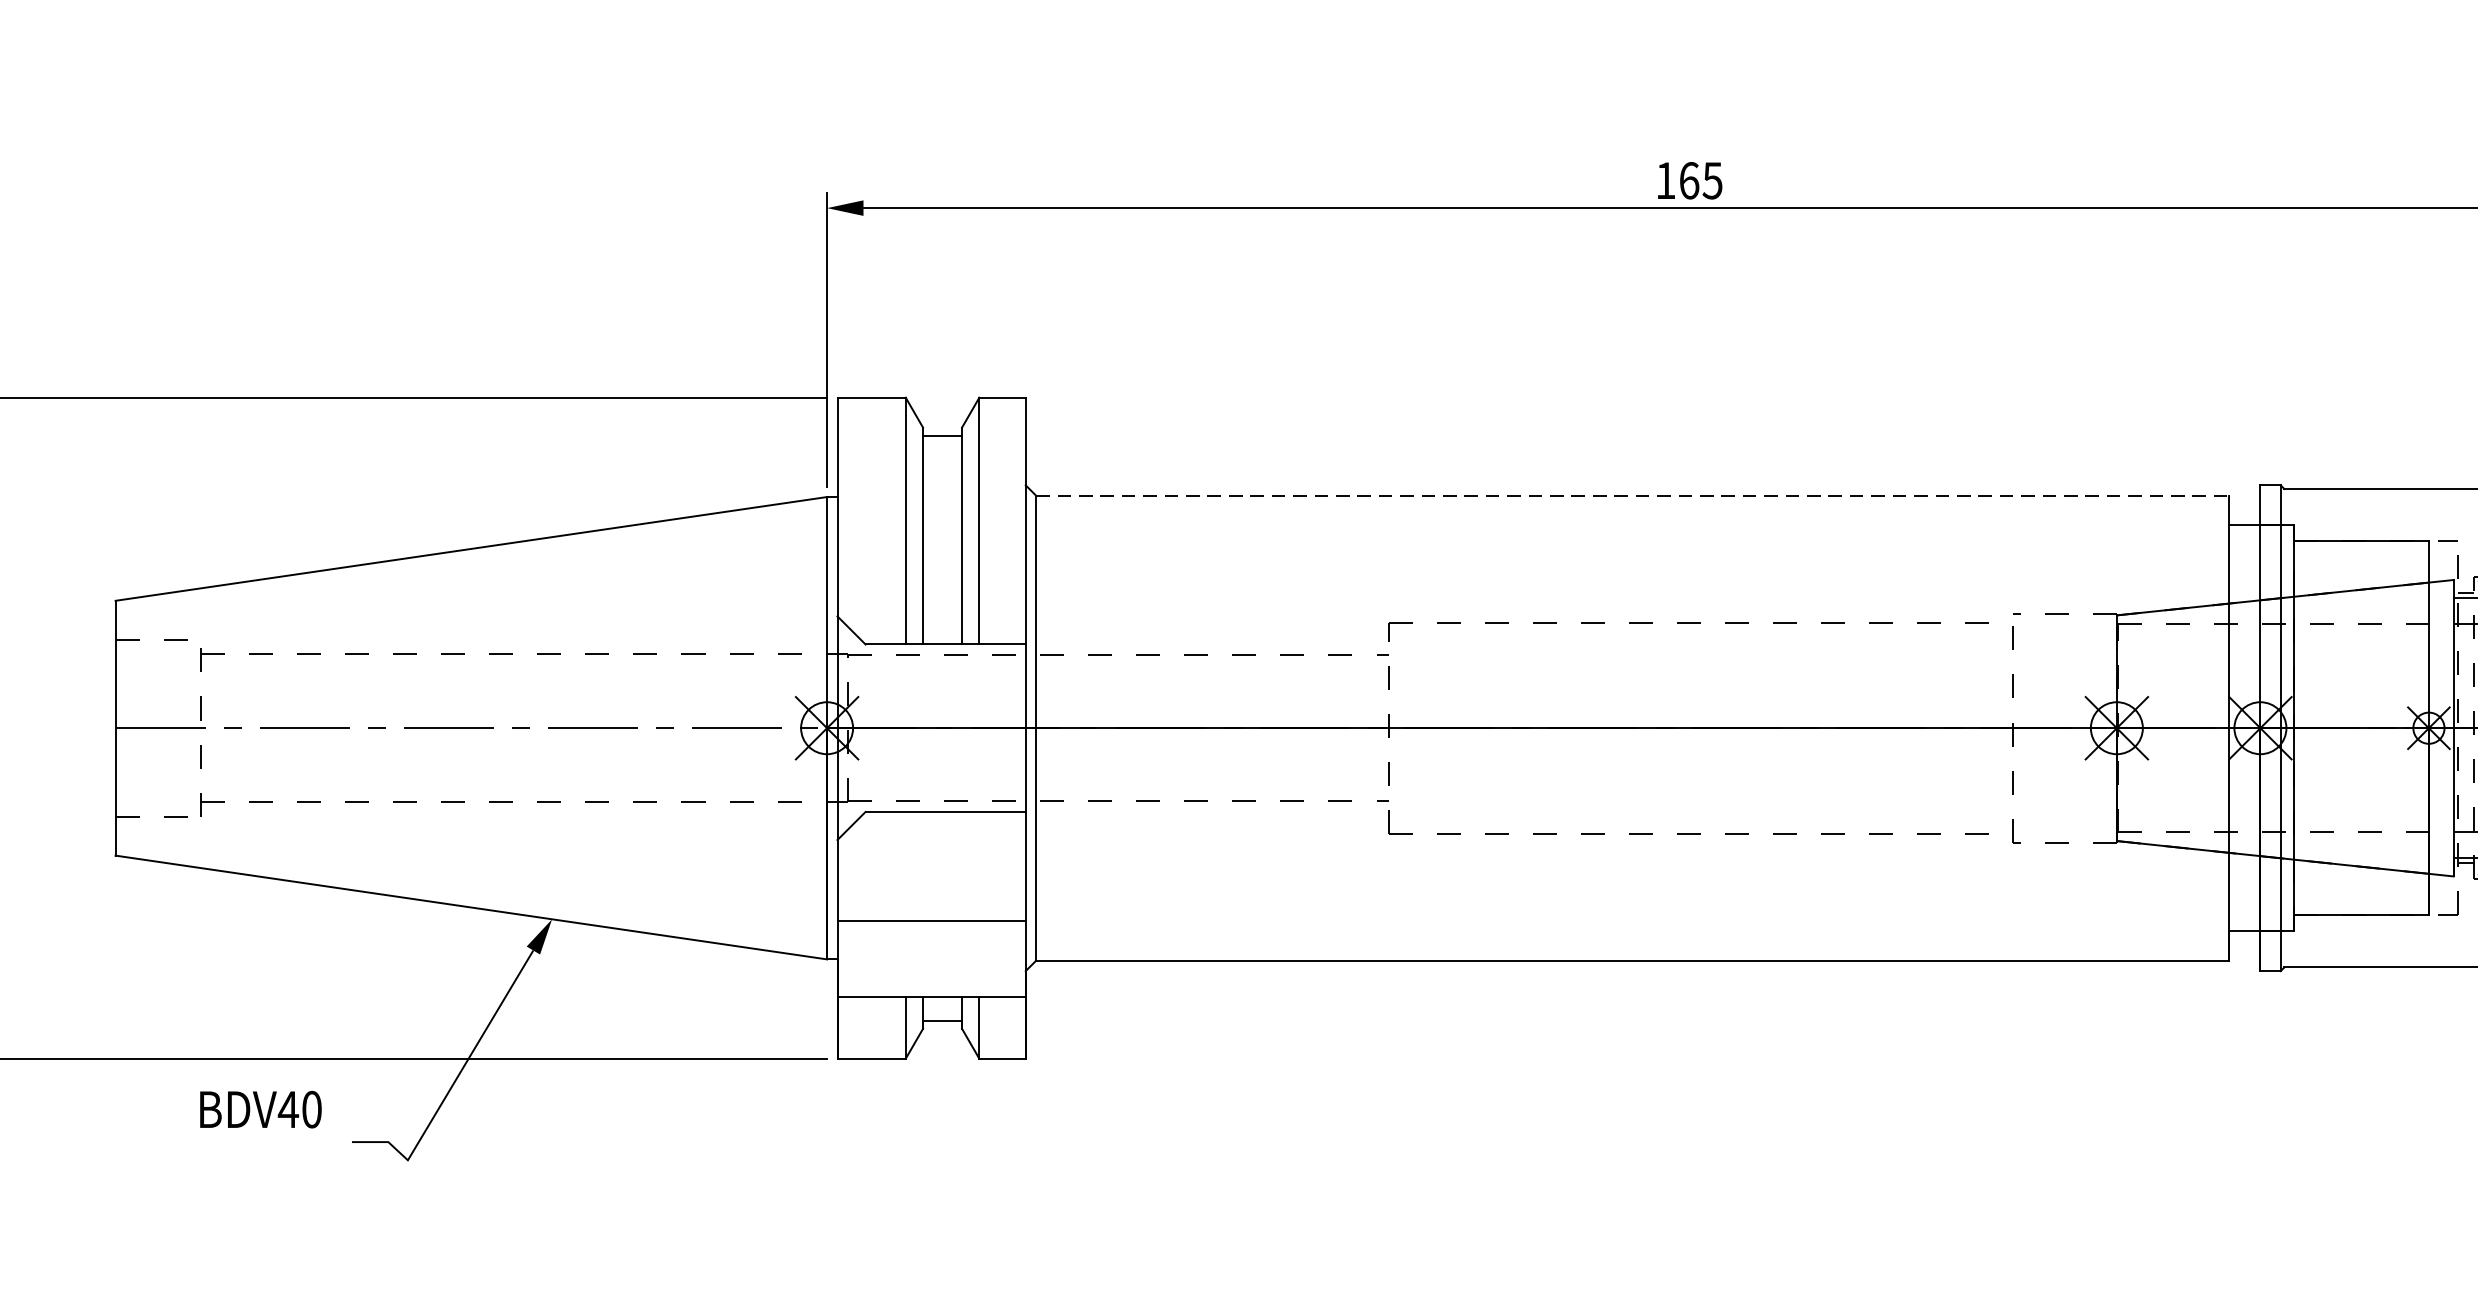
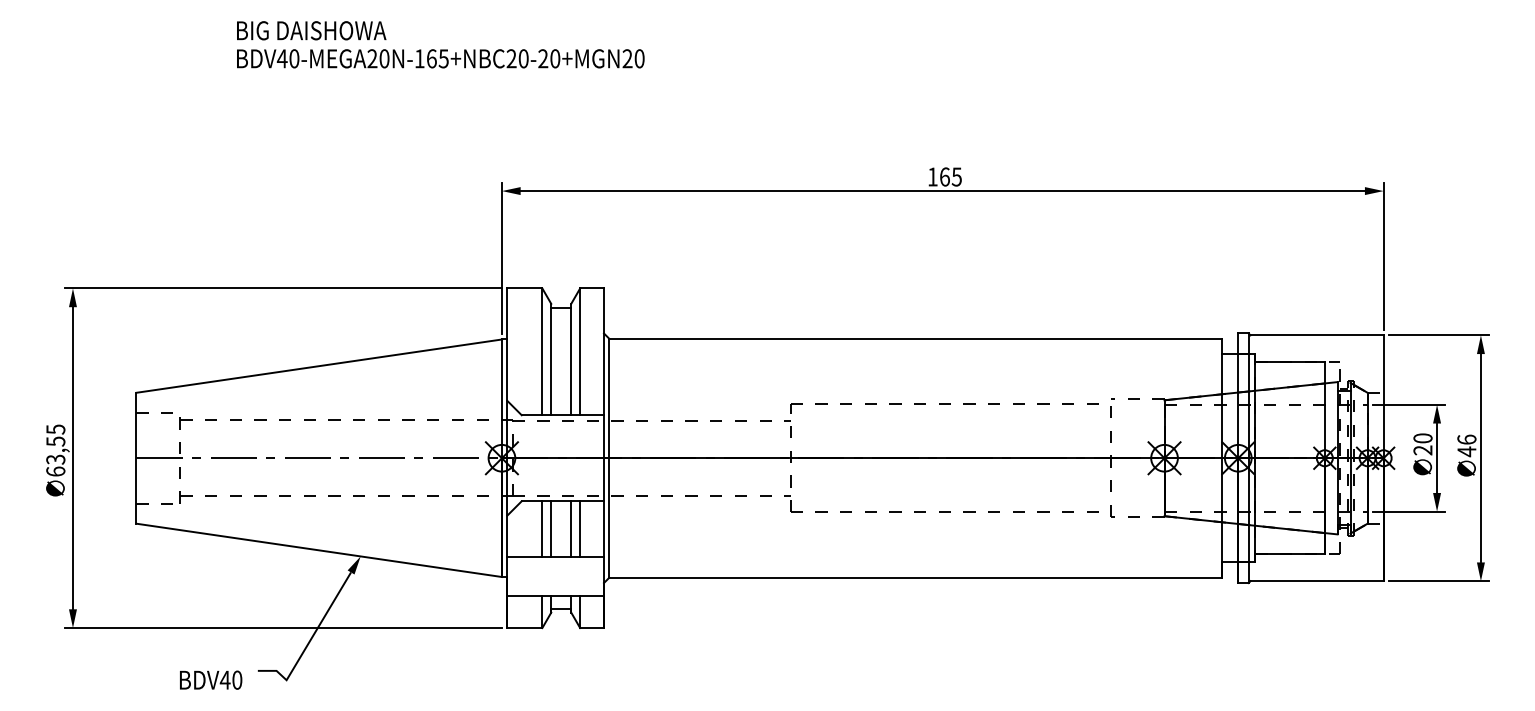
line: (1634, 495) -> (916, 338), dashed -> solid
line: (906, 866) -> (542, 529), added
line: (923, 866) -> (551, 529), added
line: (962, 866) -> (571, 529), added
line: (979, 866) -> (580, 529), added
text: (261, 1108) -> (211, 679), moved

